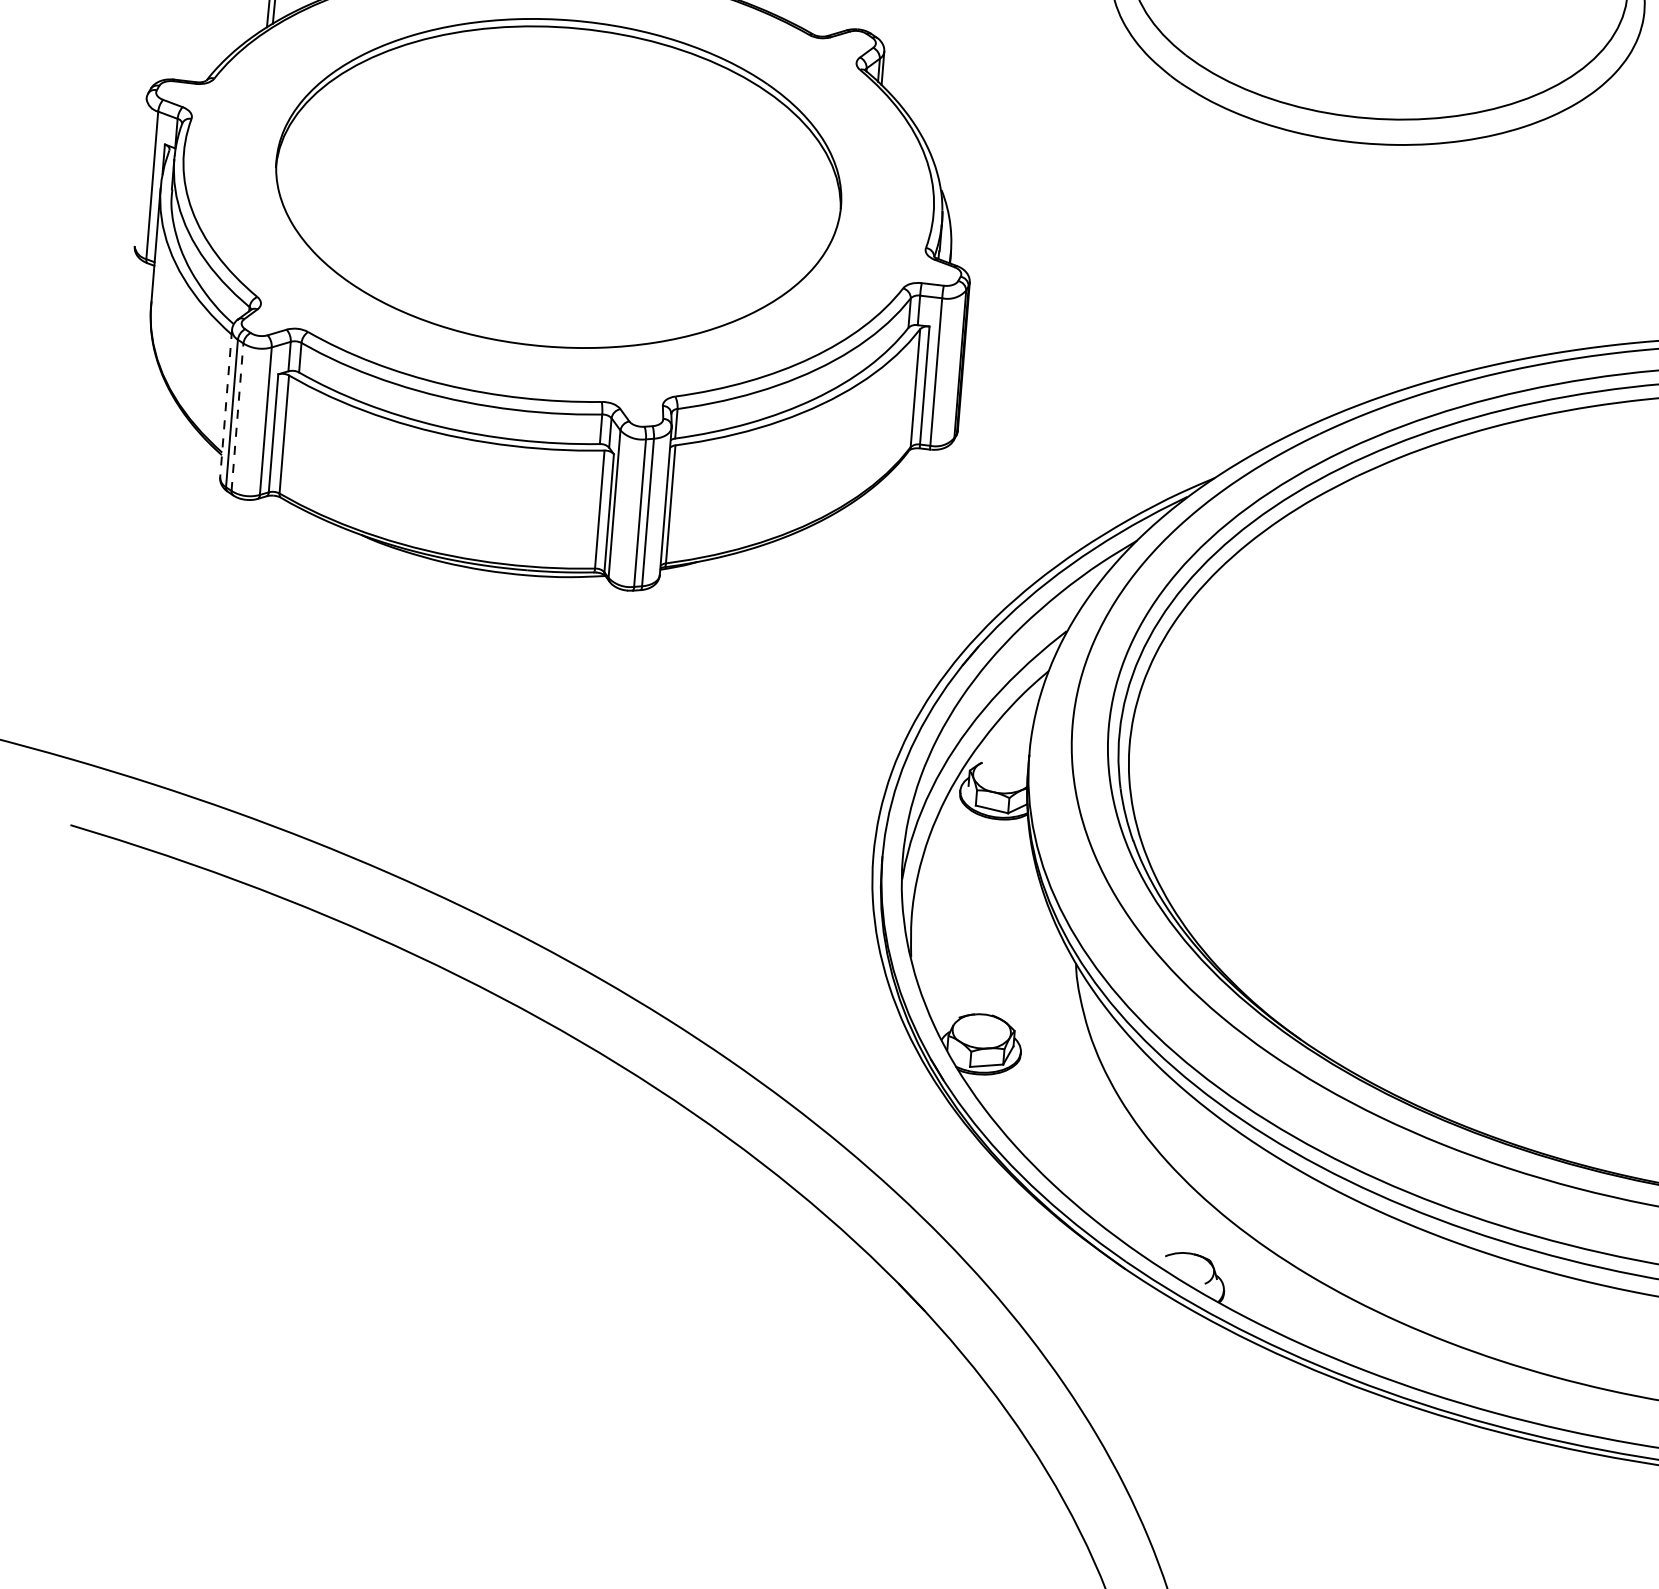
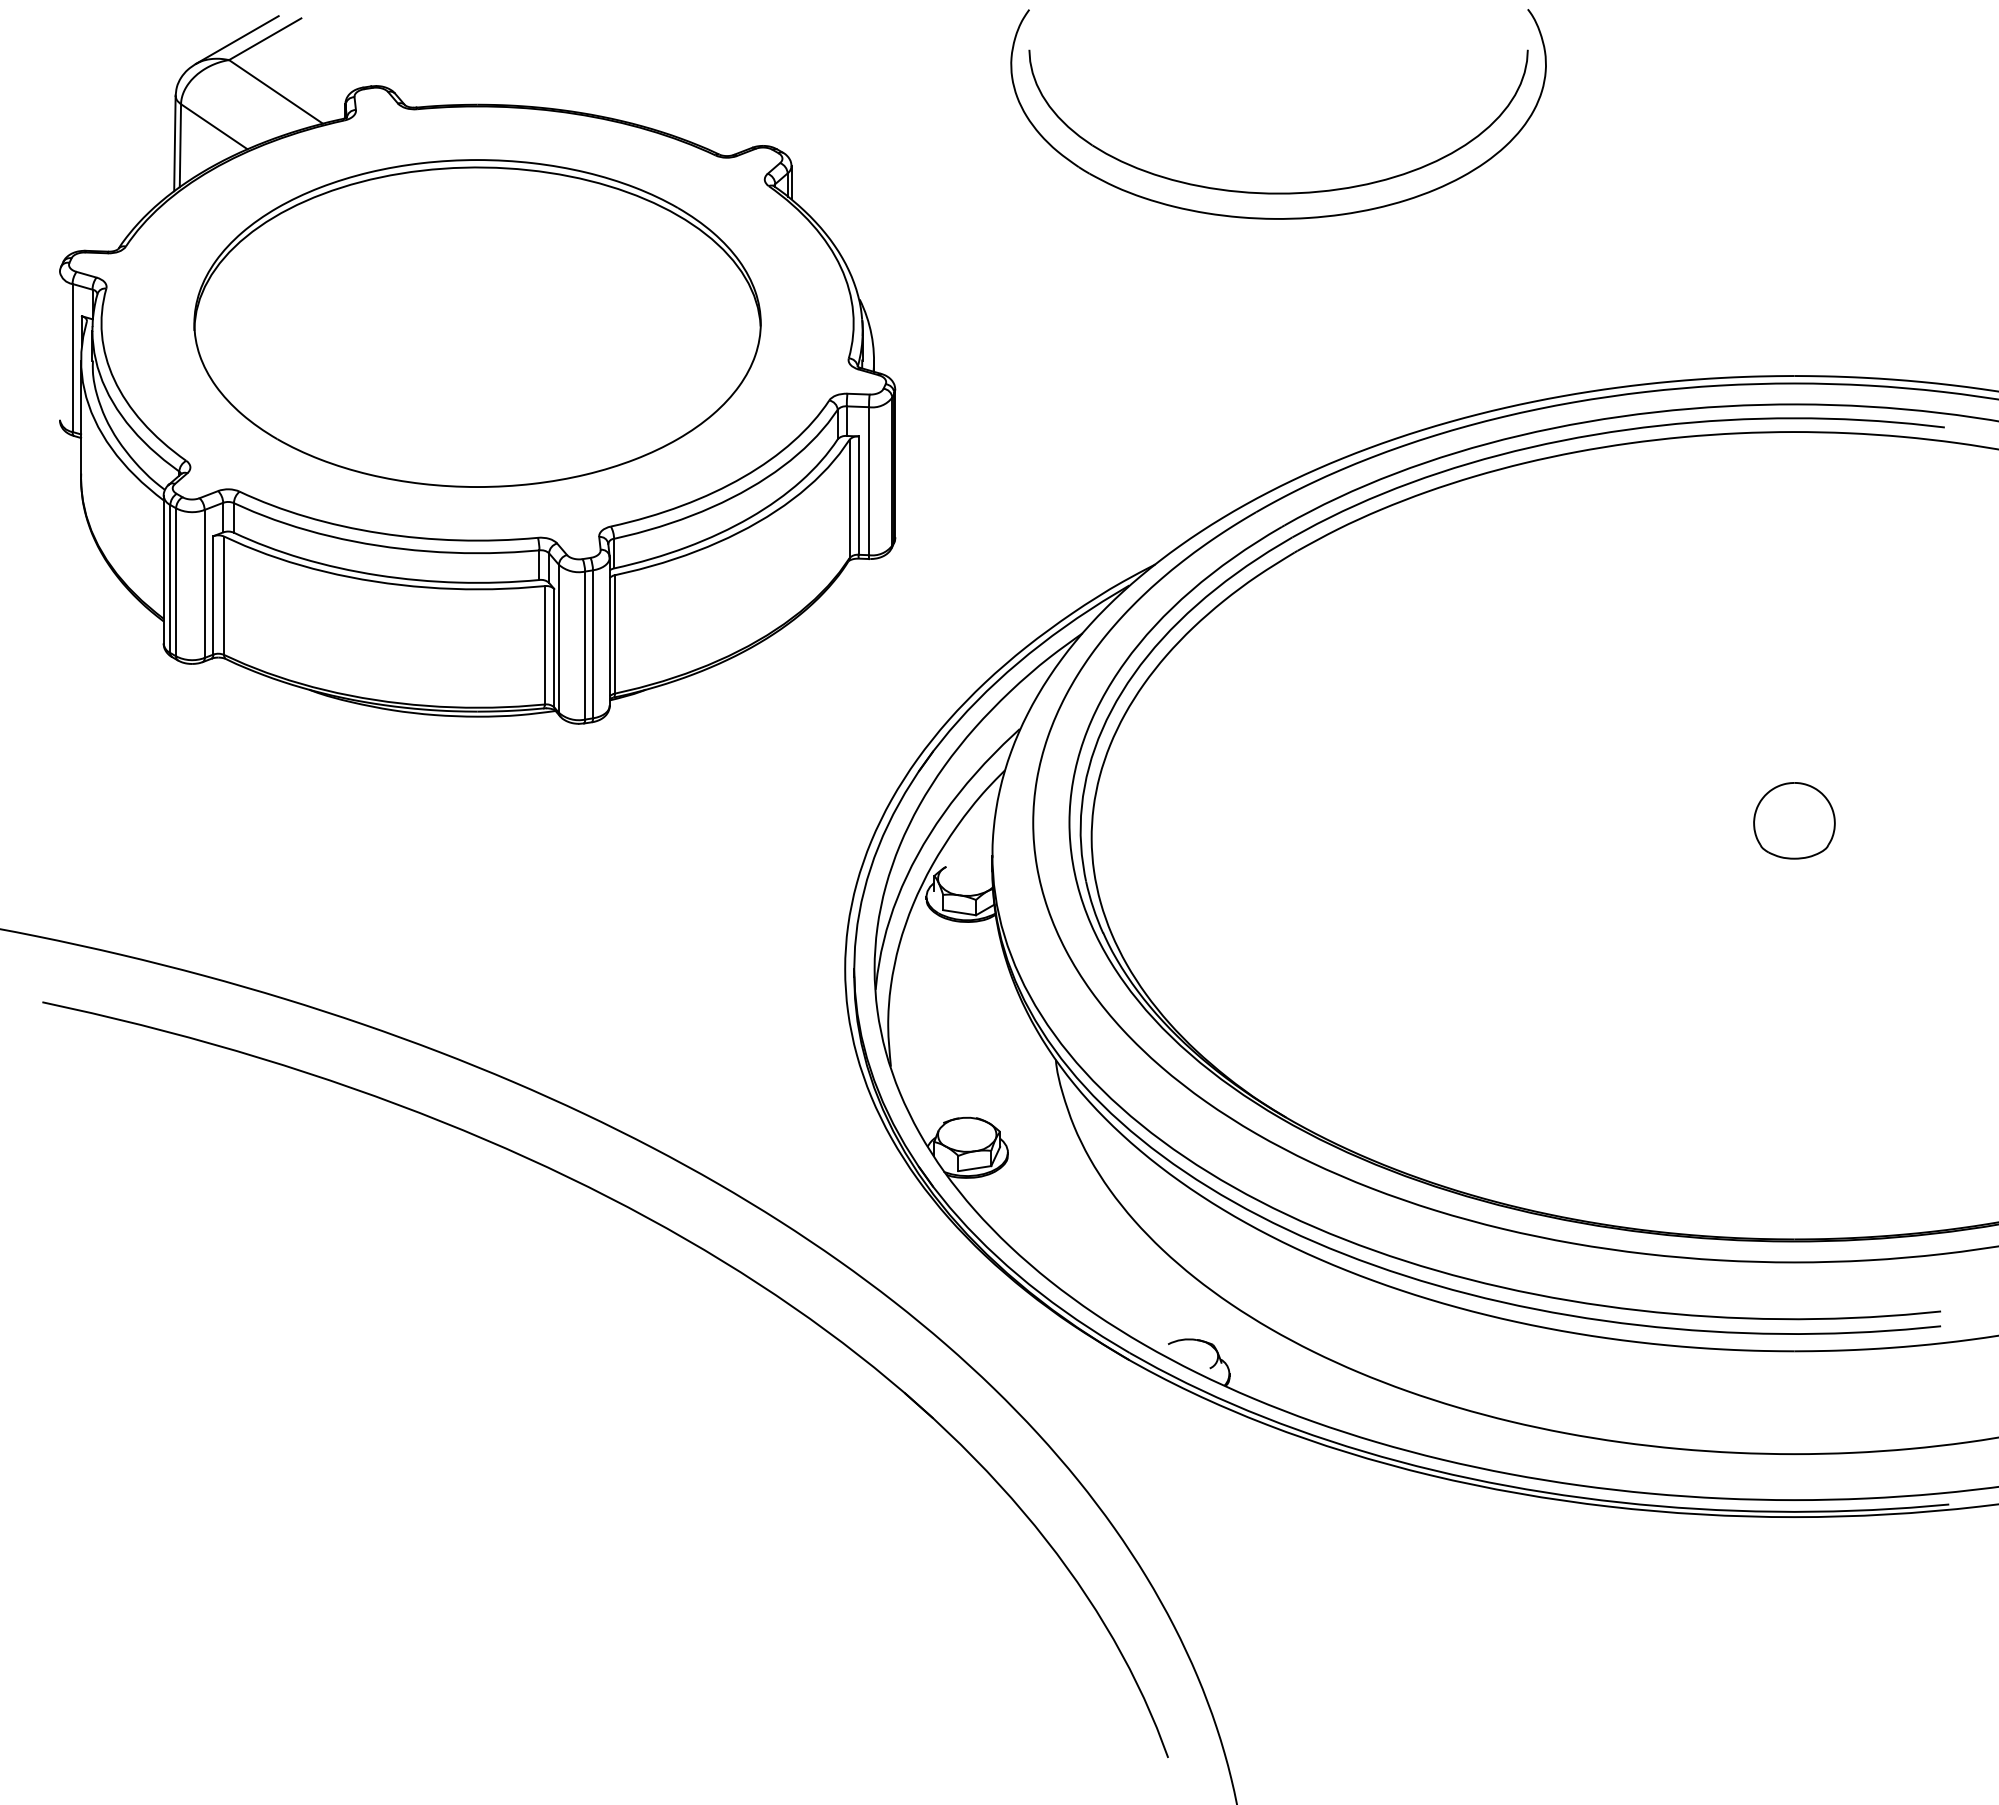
line: (225, 403) -> (163, 569), dashed -> solid
line: (237, 417) -> (176, 582), dashed -> solid

